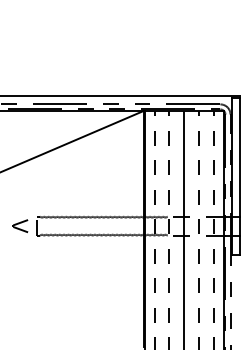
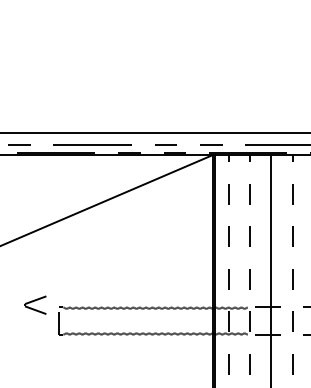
part: (20, 225) -> (35, 304), moved

